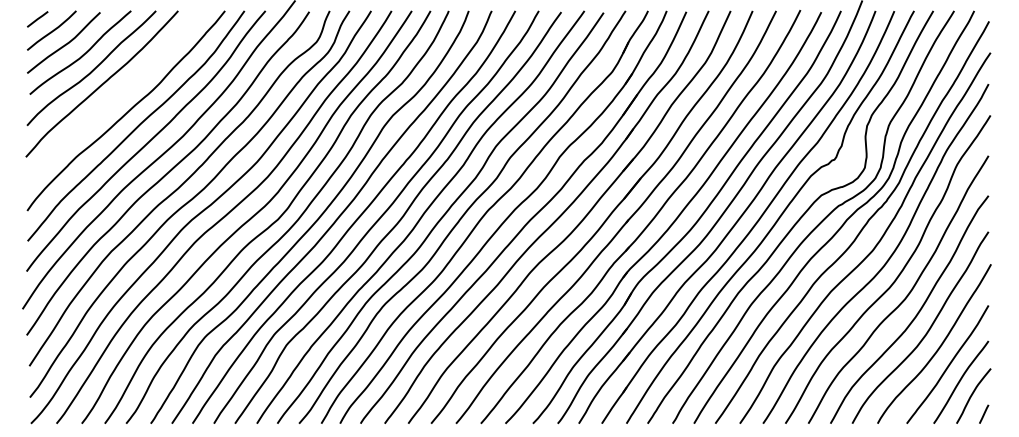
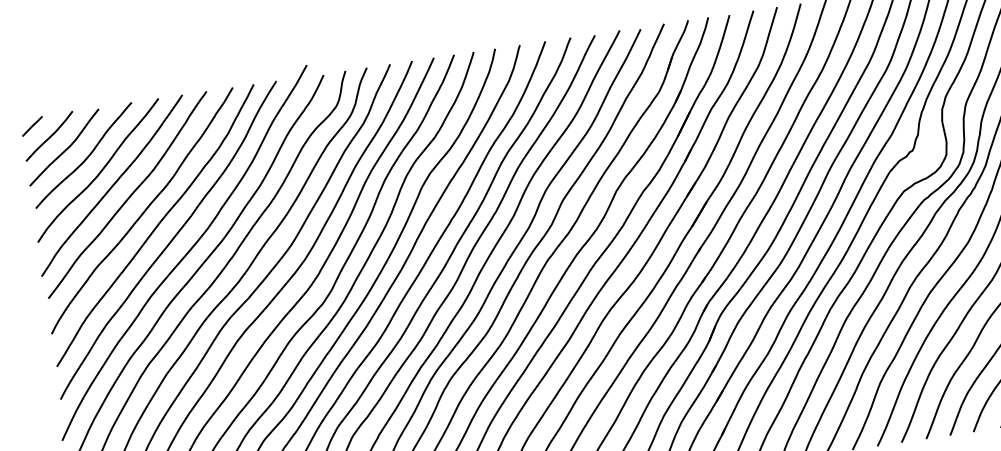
curve: (116, 95) -> (129, 195), added

